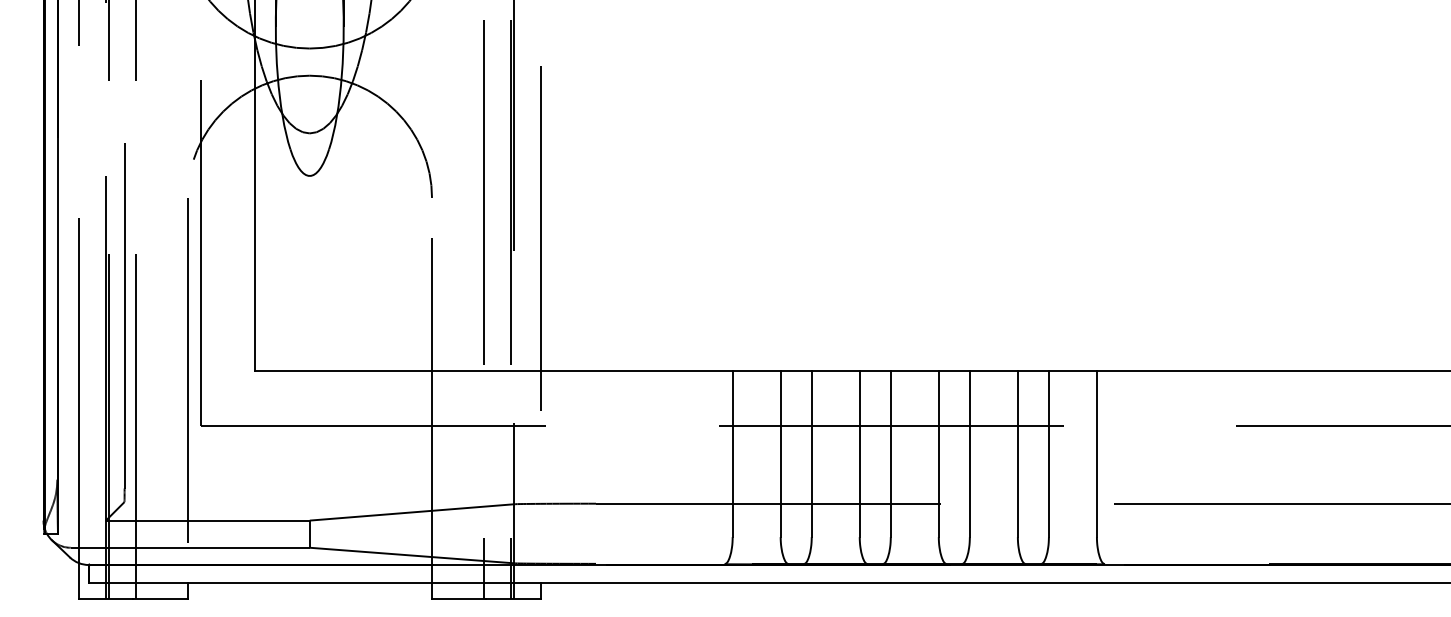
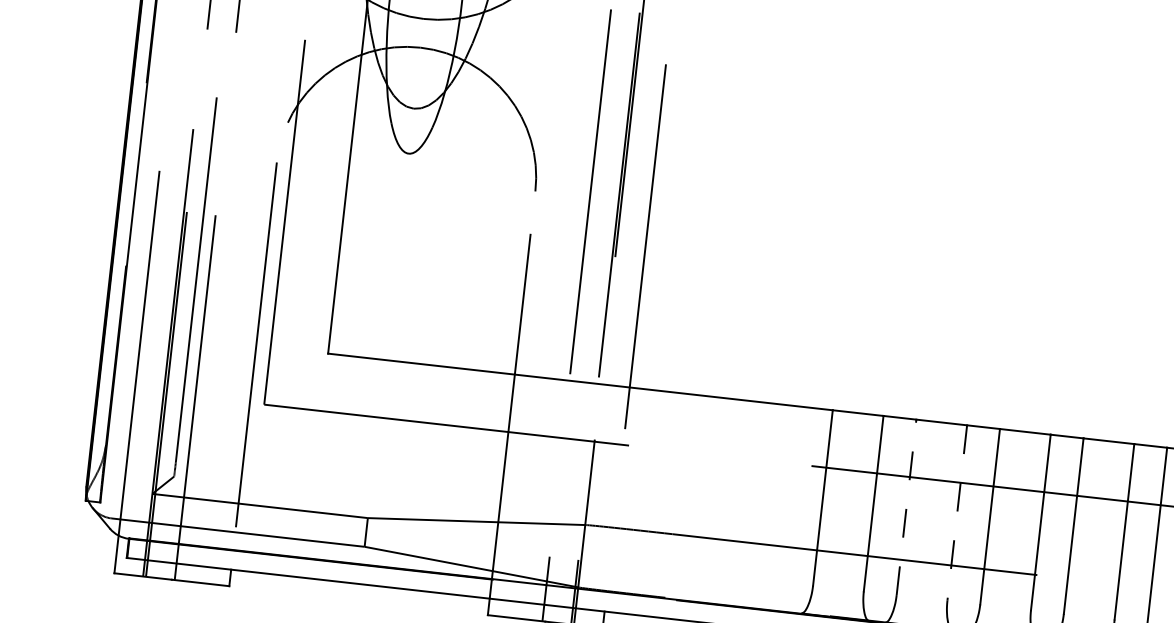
line: (811, 454) -> (906, 507), solid -> dashed
line: (859, 454) -> (956, 513), solid -> dashed

